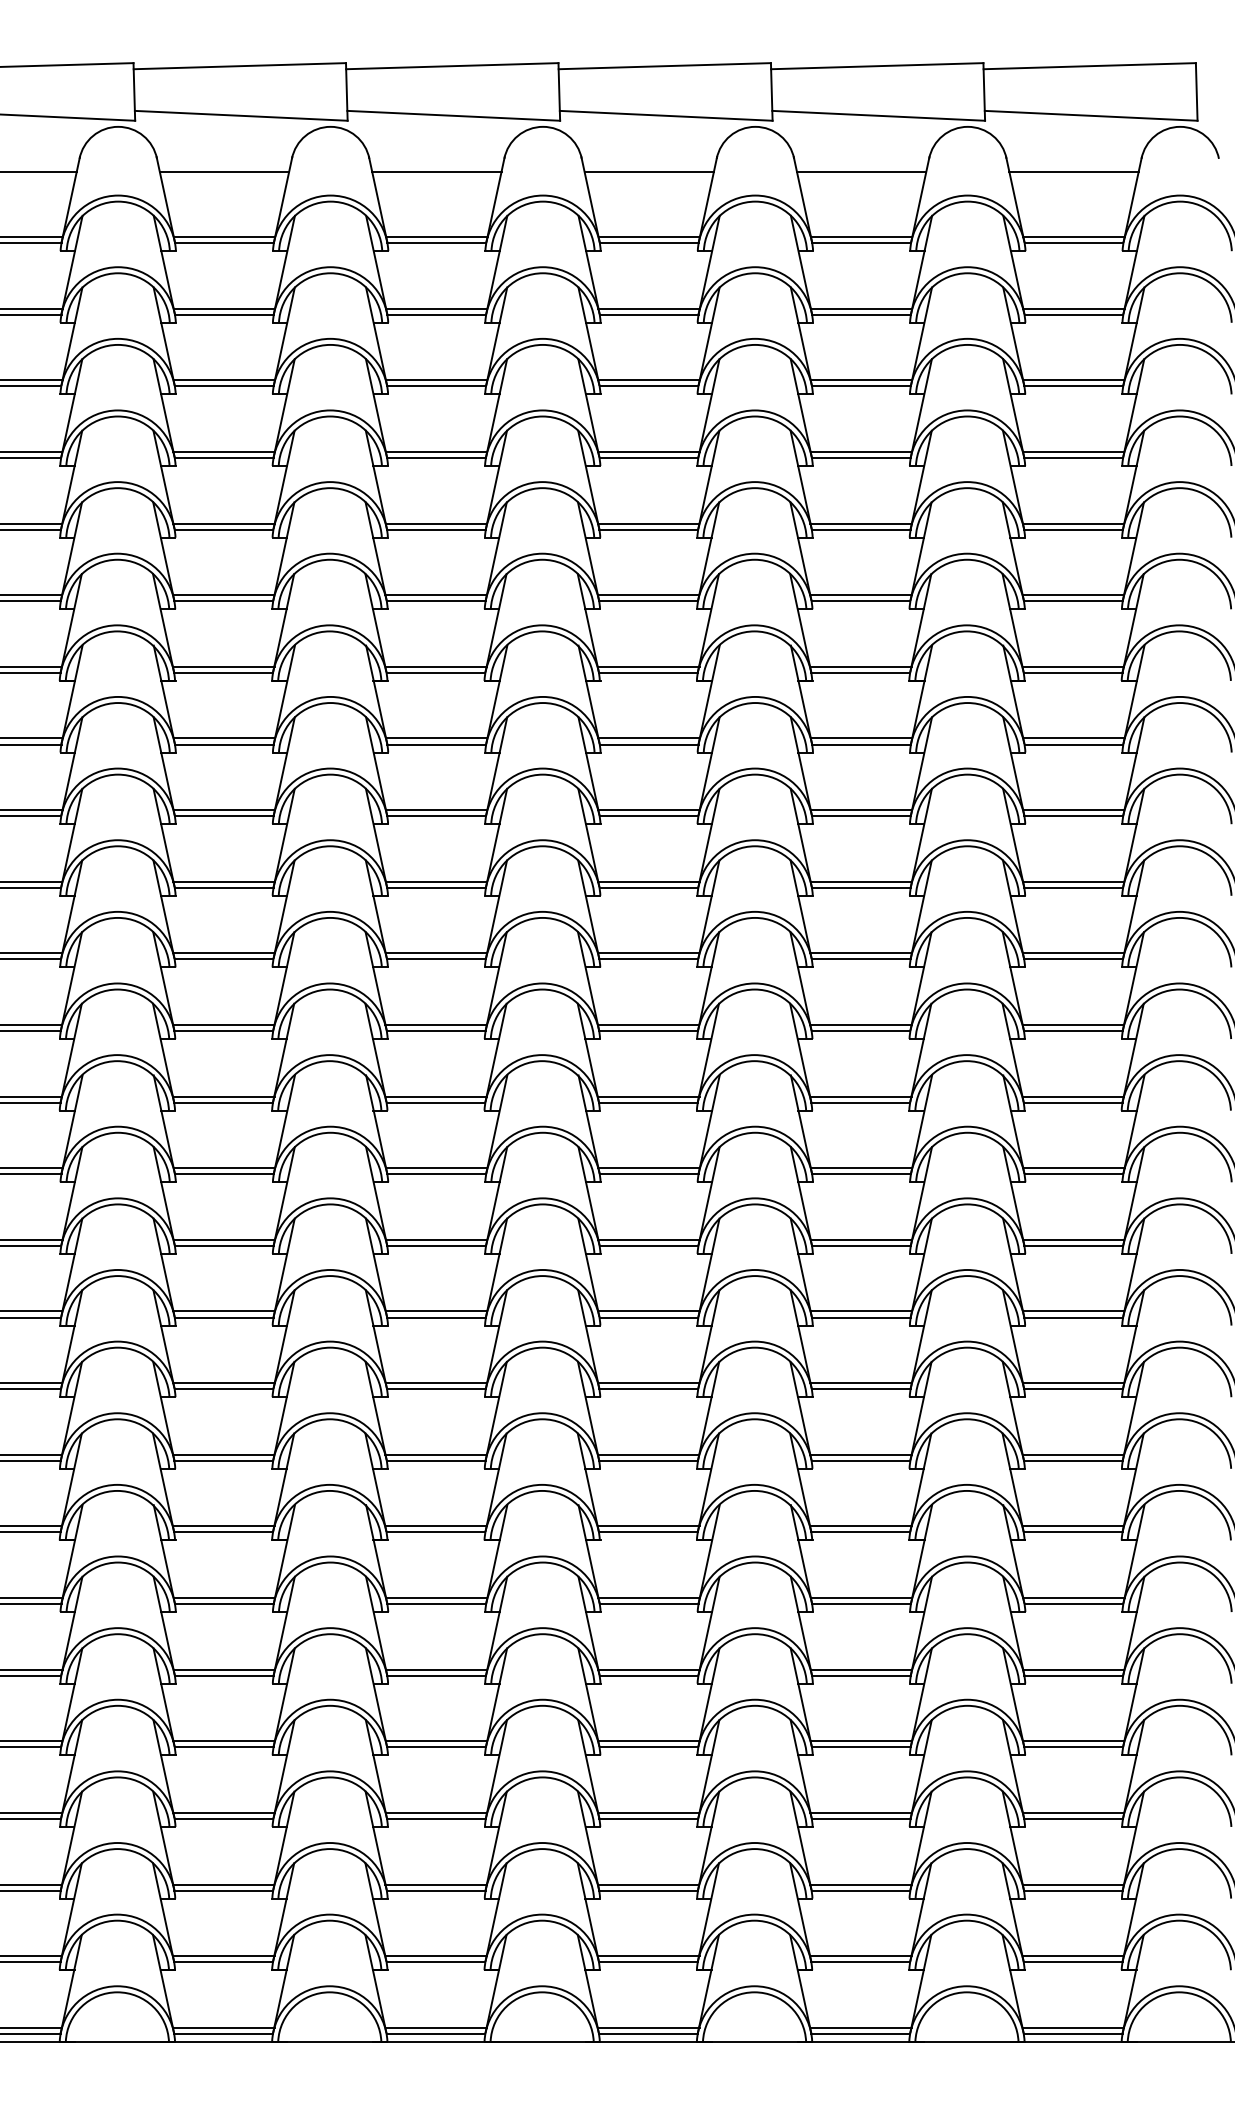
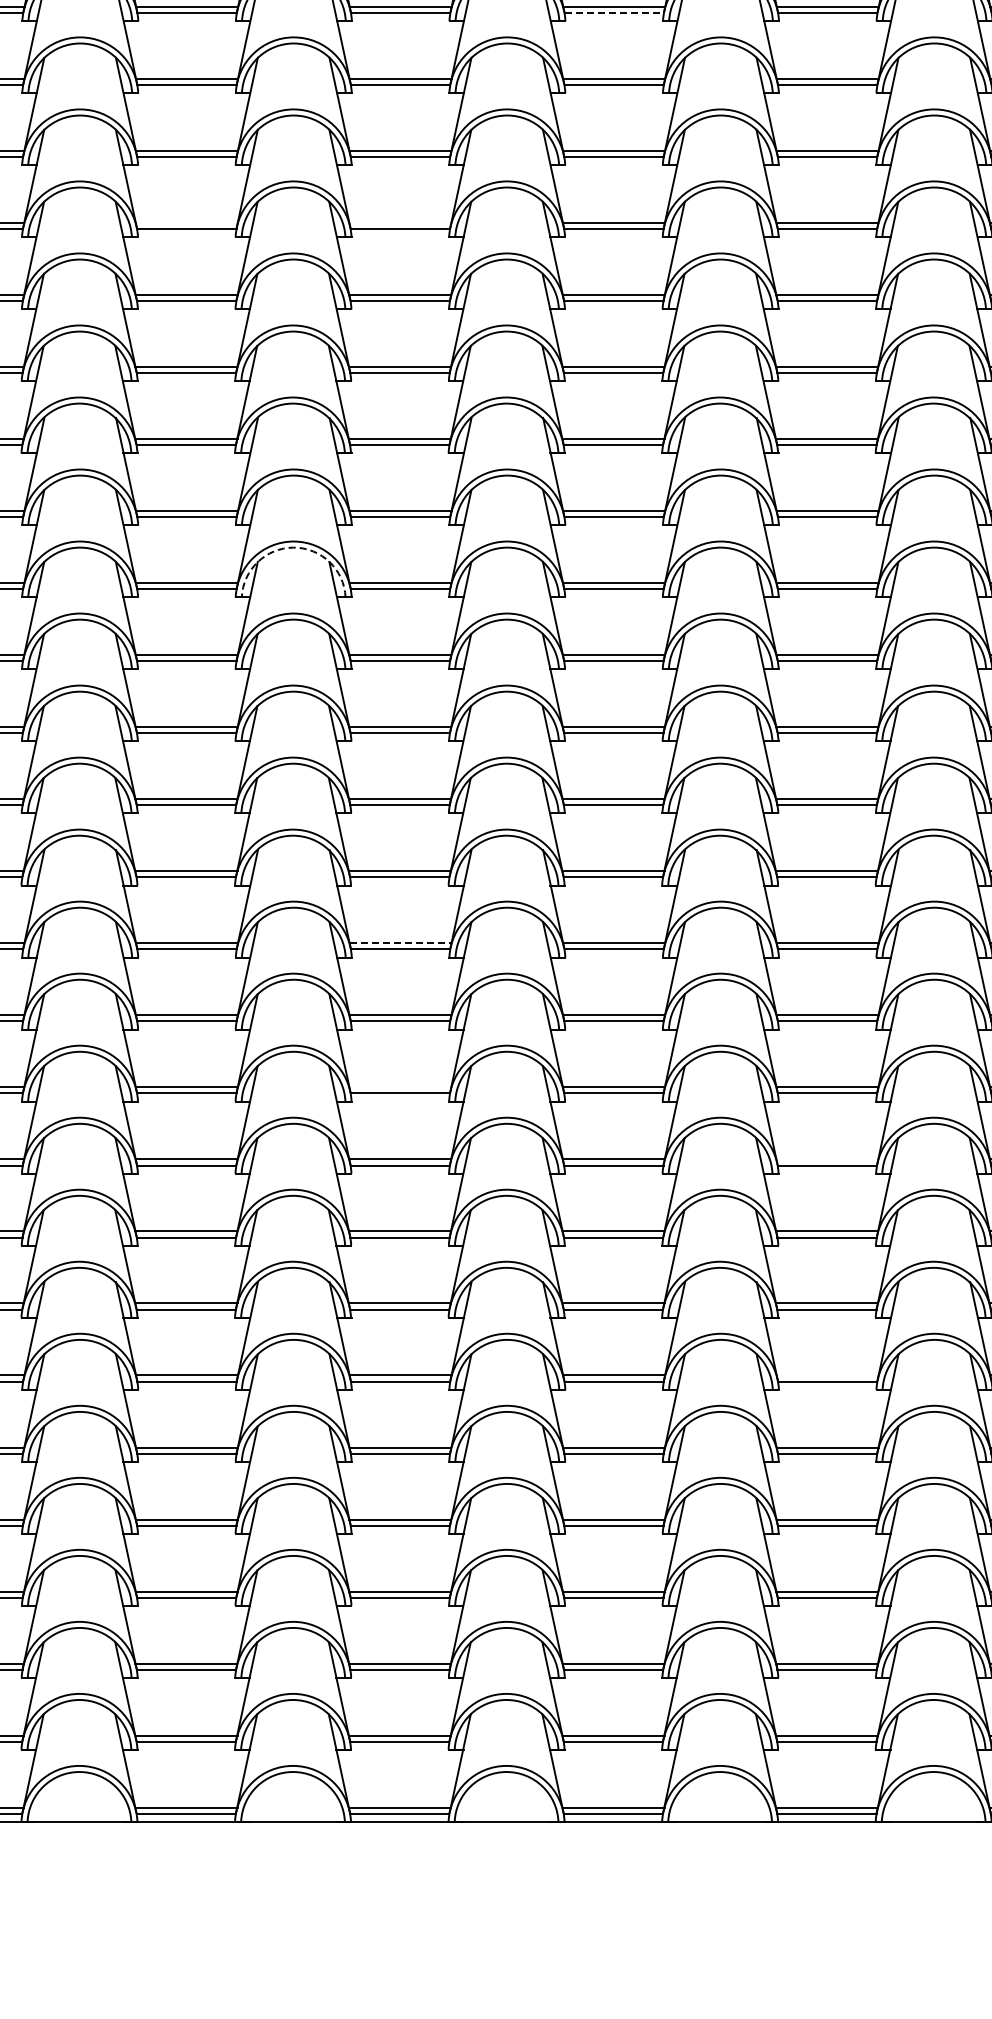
line: (649, 243) -> (614, 13), solid -> dashed
line: (223, 451) -> (186, 222), removed
line: (436, 451) -> (400, 222), removed
arc: (330, 774) -> (293, 547), solid -> dashed
line: (436, 1168) -> (400, 943), solid -> dashed
line: (436, 1311) -> (400, 1087), removed
line: (860, 1383) -> (826, 1159), removed
line: (861, 1597) -> (827, 1375), removed

